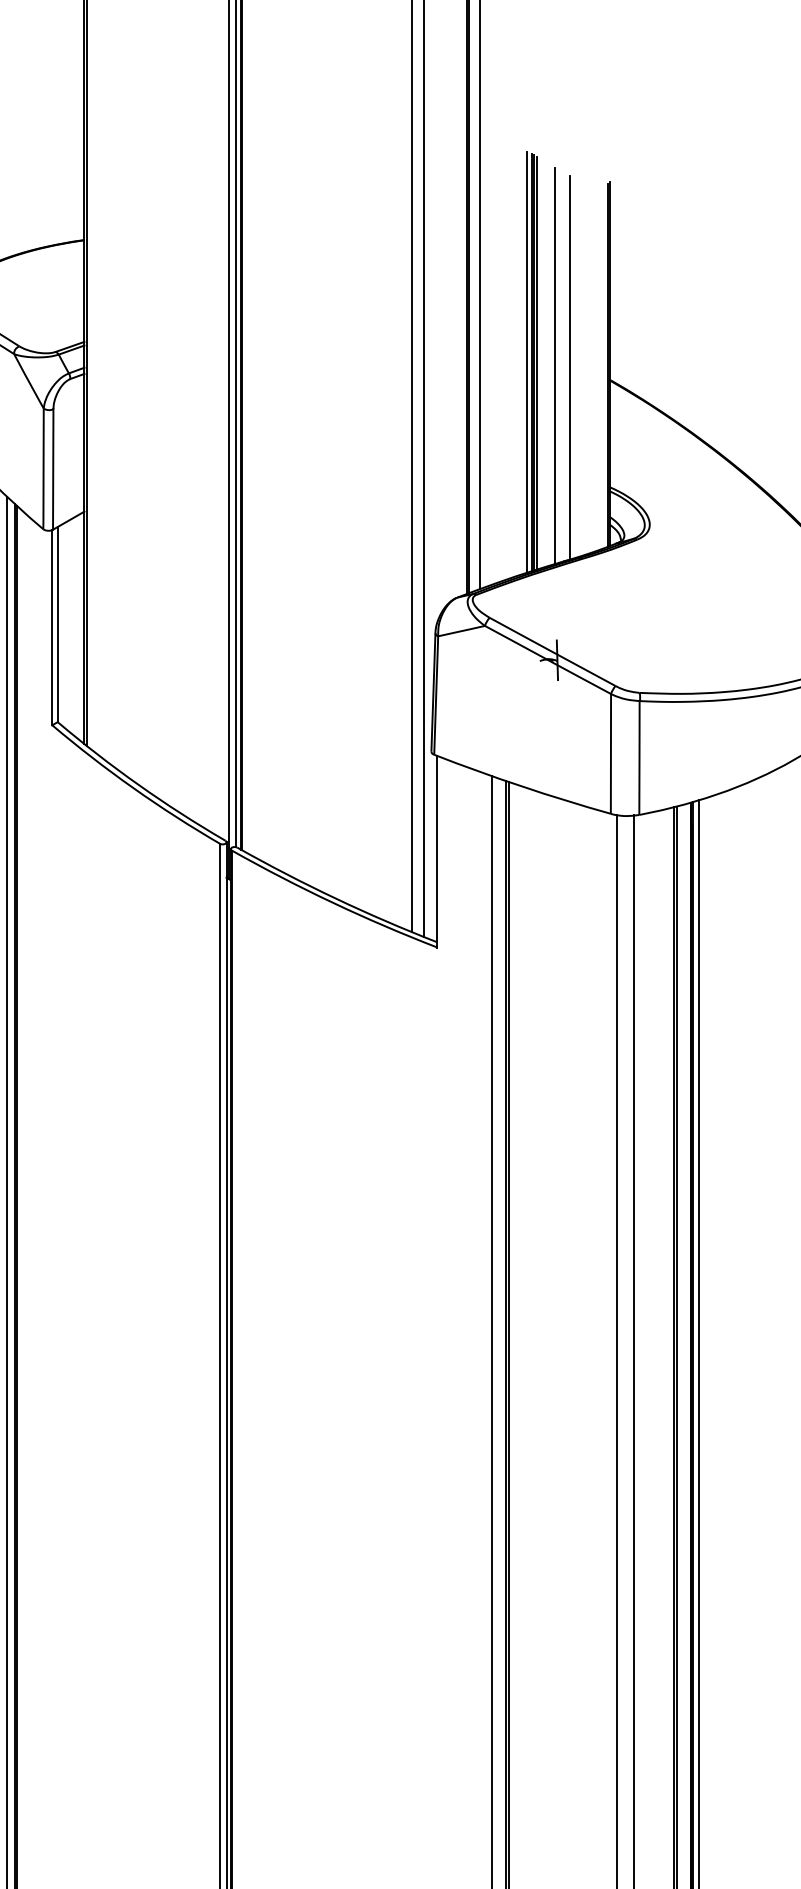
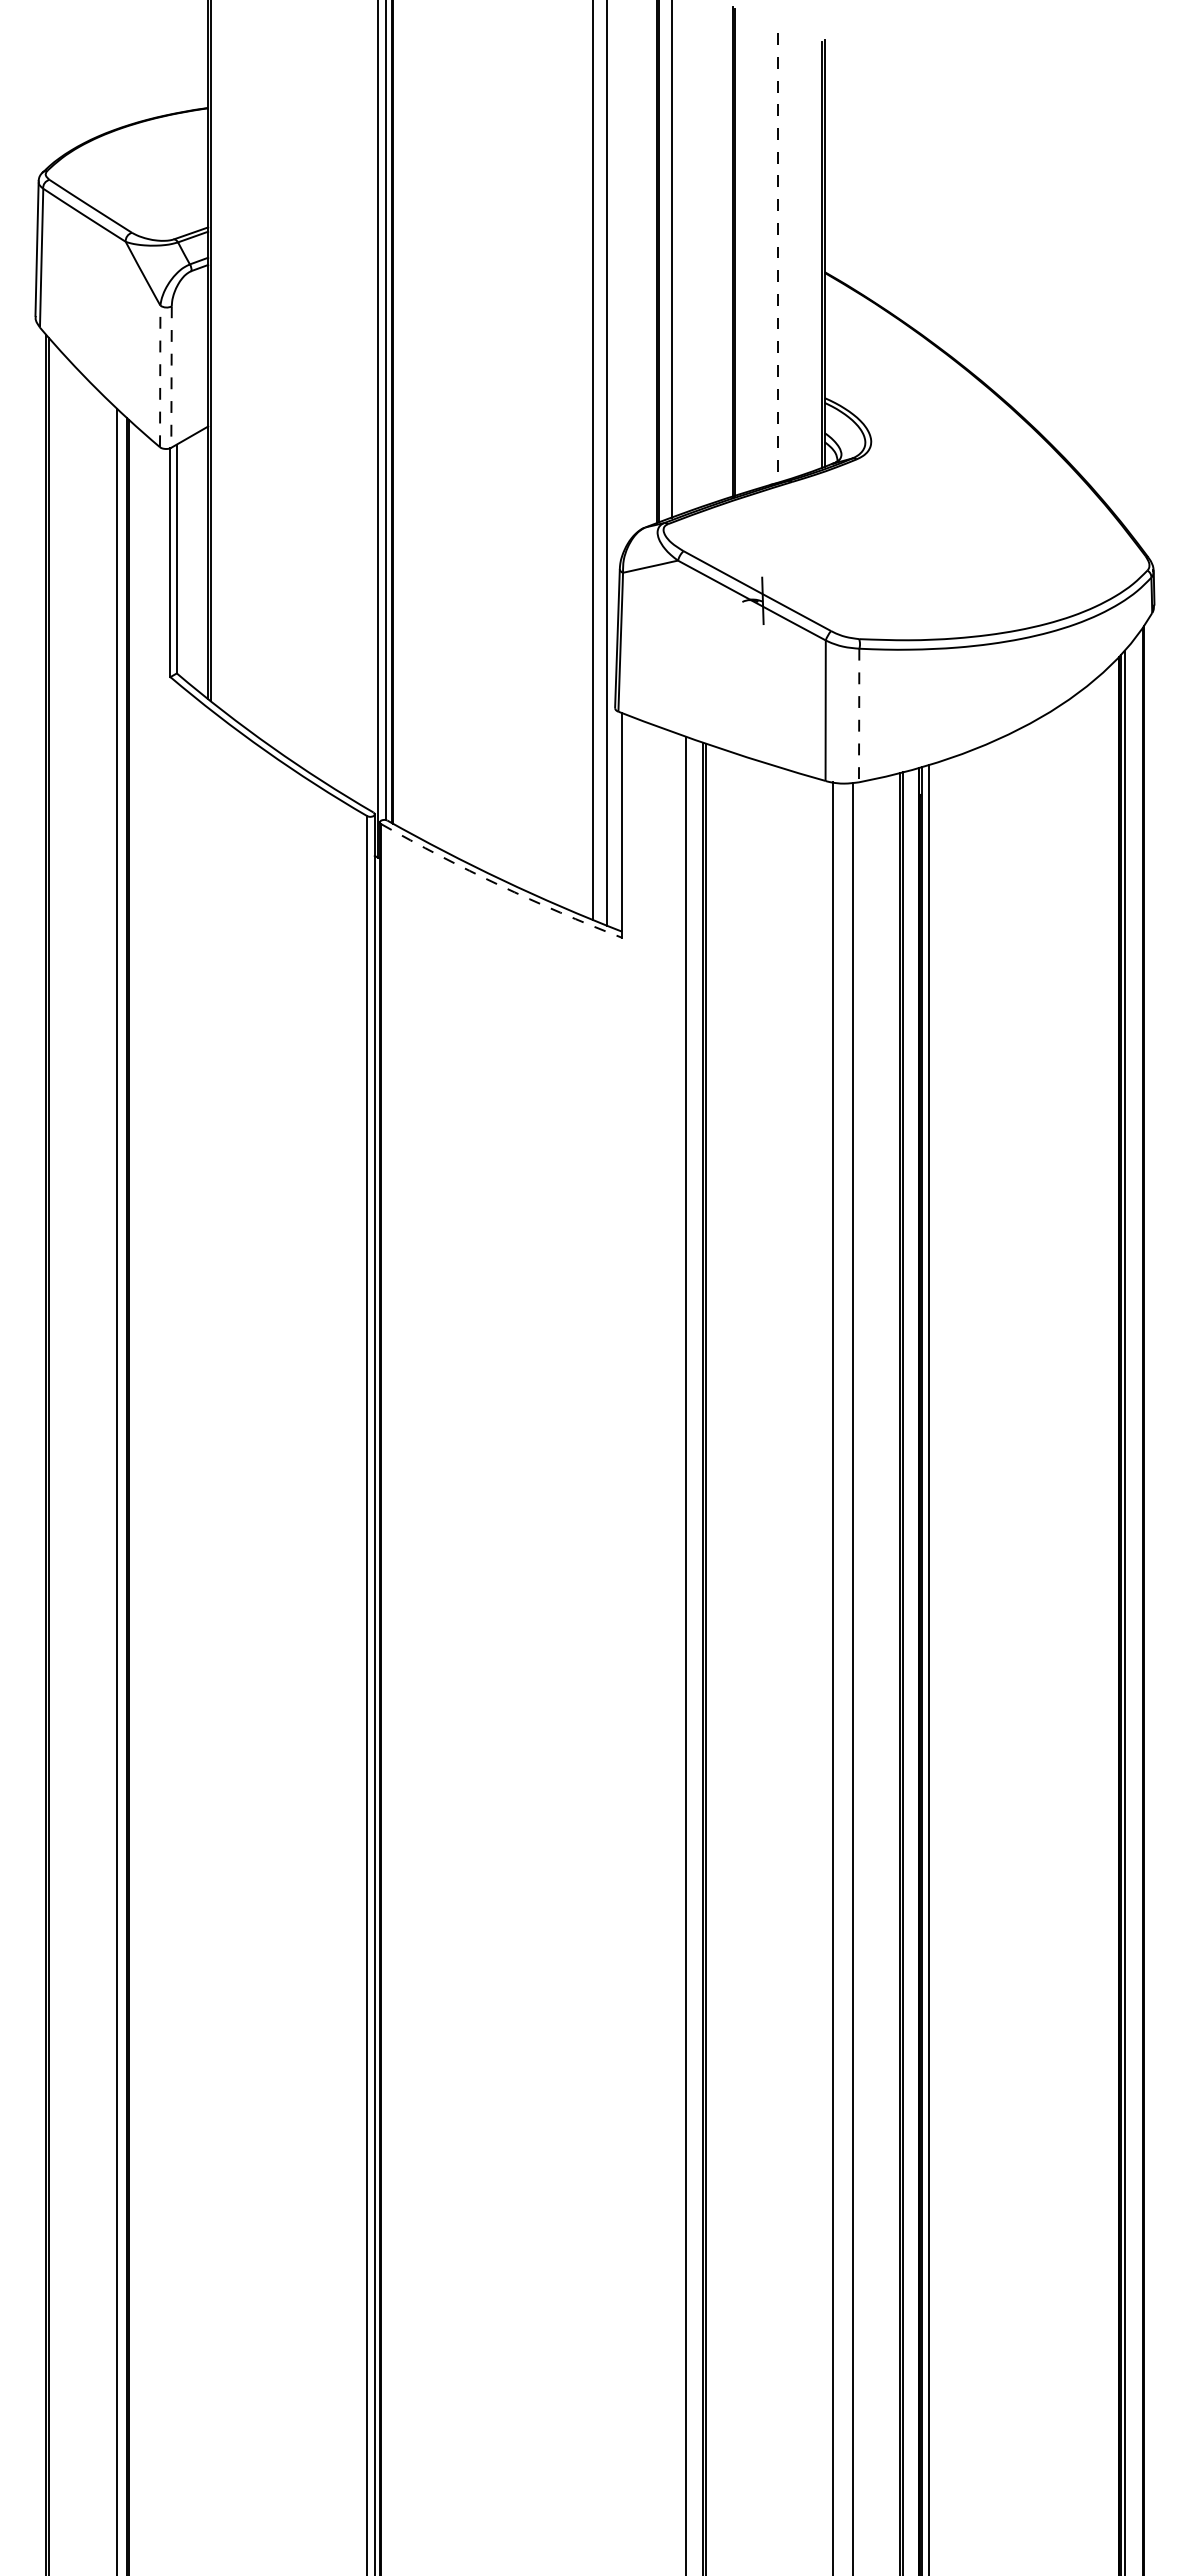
line: (527, 362) -> (727, 251), removed
line: (537, 363) -> (739, 252), removed
line: (555, 365) -> (760, 255), removed
line: (569, 368) -> (777, 258), solid -> dashed
line: (43, 469) -> (160, 377), solid -> dashed
line: (53, 469) -> (171, 377), solid -> dashed
line: (639, 757) -> (859, 714), solid -> dashed
arc: (332, 902) -> (499, 885), solid -> dashed

